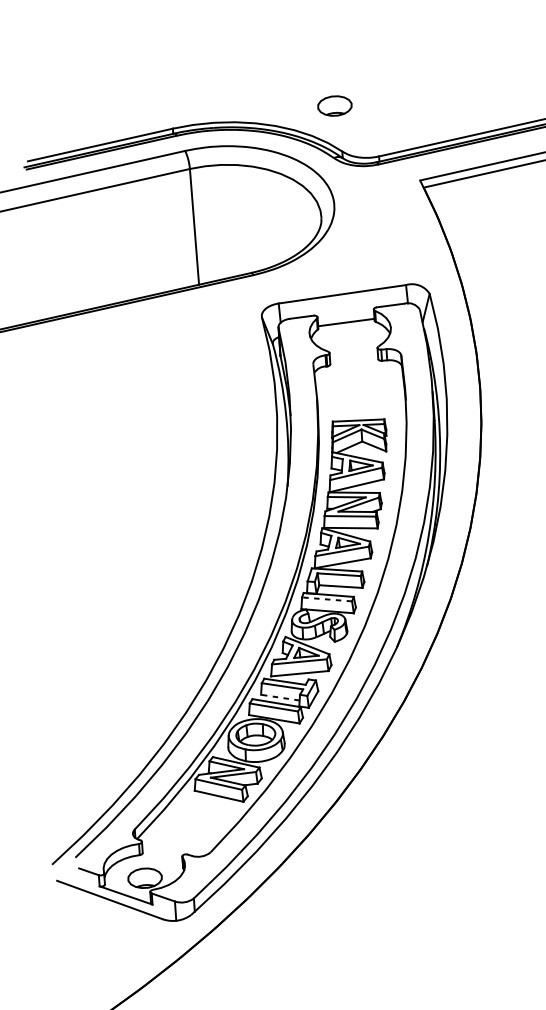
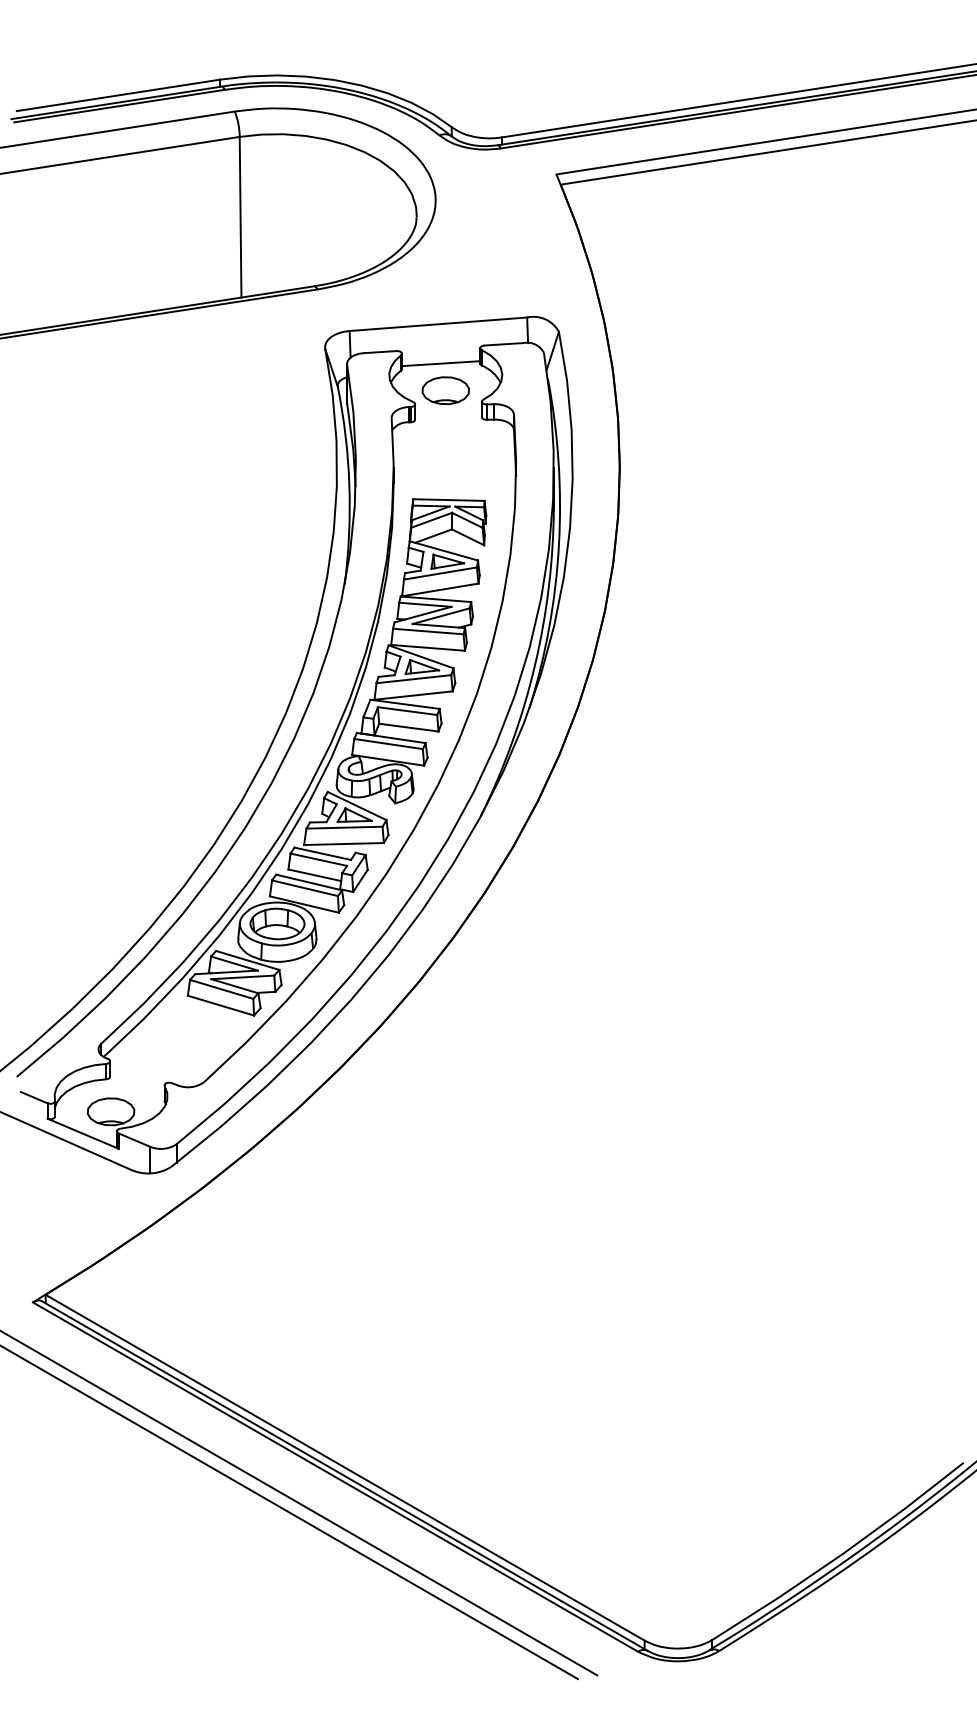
part: (334, 105) -> (445, 390), moved
line: (327, 599) -> (388, 744), dashed -> solid
line: (280, 697) -> (314, 875), dashed -> solid

